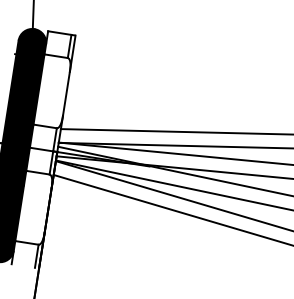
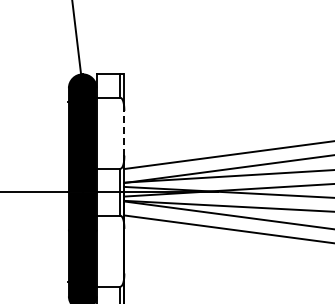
line: (66, 93) -> (124, 132), solid -> dashed

